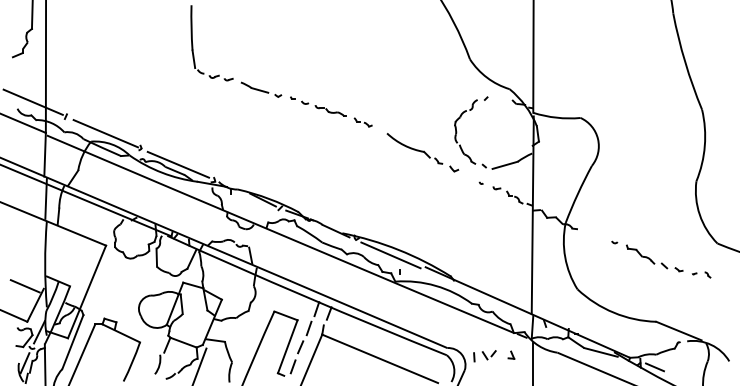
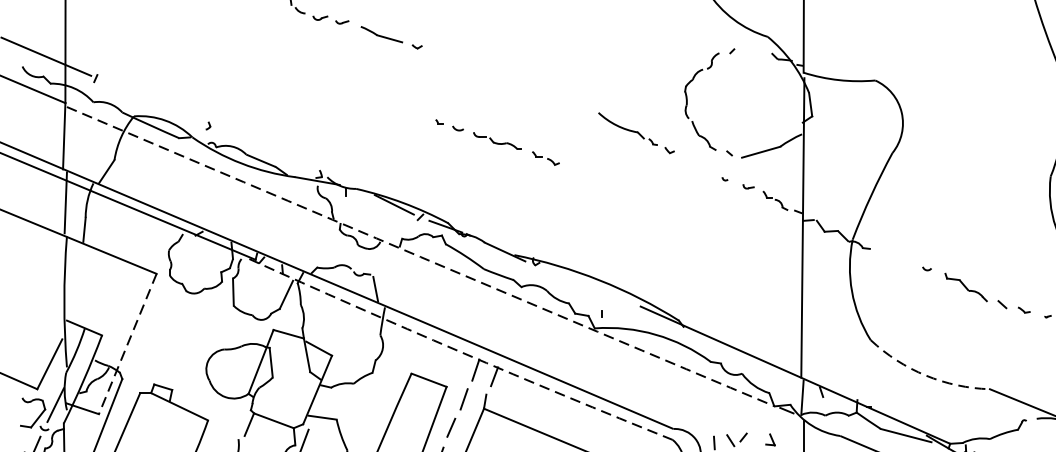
part: (331, 111) -> (498, 141), moved
line: (105, 133) -> (155, 104), removed
part: (422, 152) -> (635, 132), size x0.7
line: (178, 164) -> (266, 150), removed
arc: (280, 234) -> (420, 257), solid -> dashed
line: (390, 255) -> (587, 288), removed
line: (24, 286) -> (33, 335), removed
line: (86, 292) -> (126, 344), solid -> dashed
arc: (306, 297) -> (460, 352), solid -> dashed
arc: (613, 312) -> (925, 375), solid -> dashed

